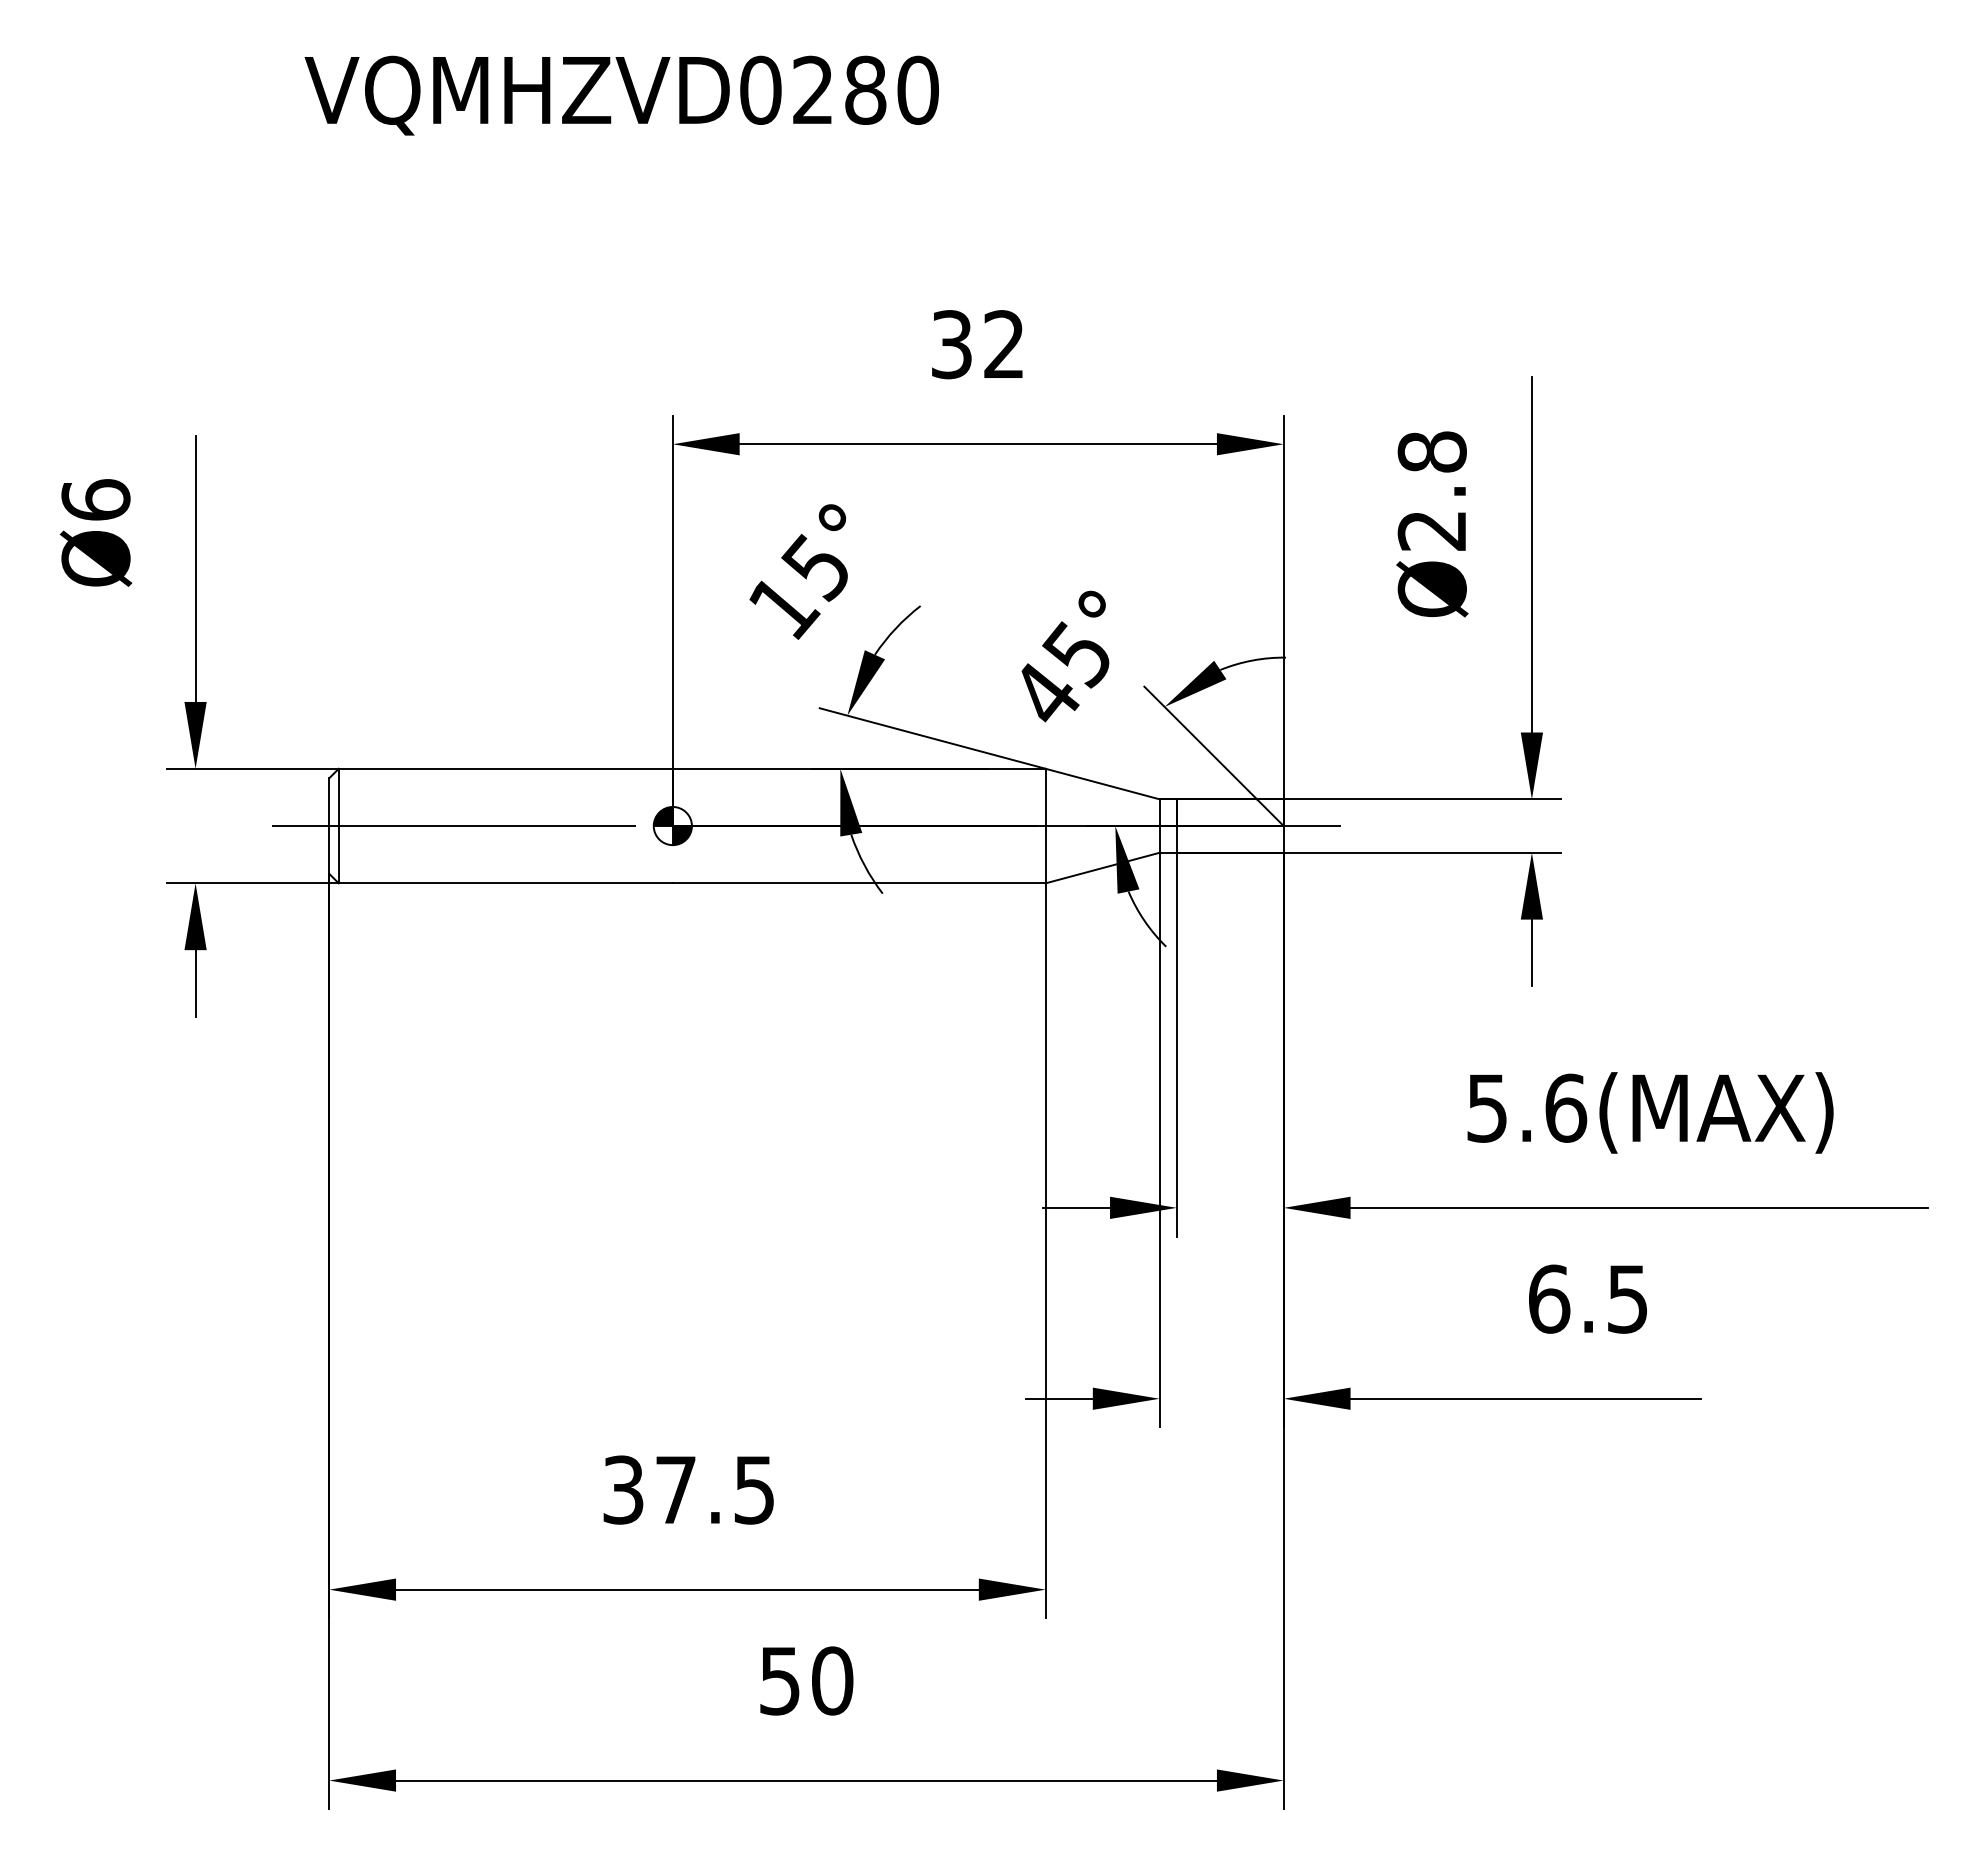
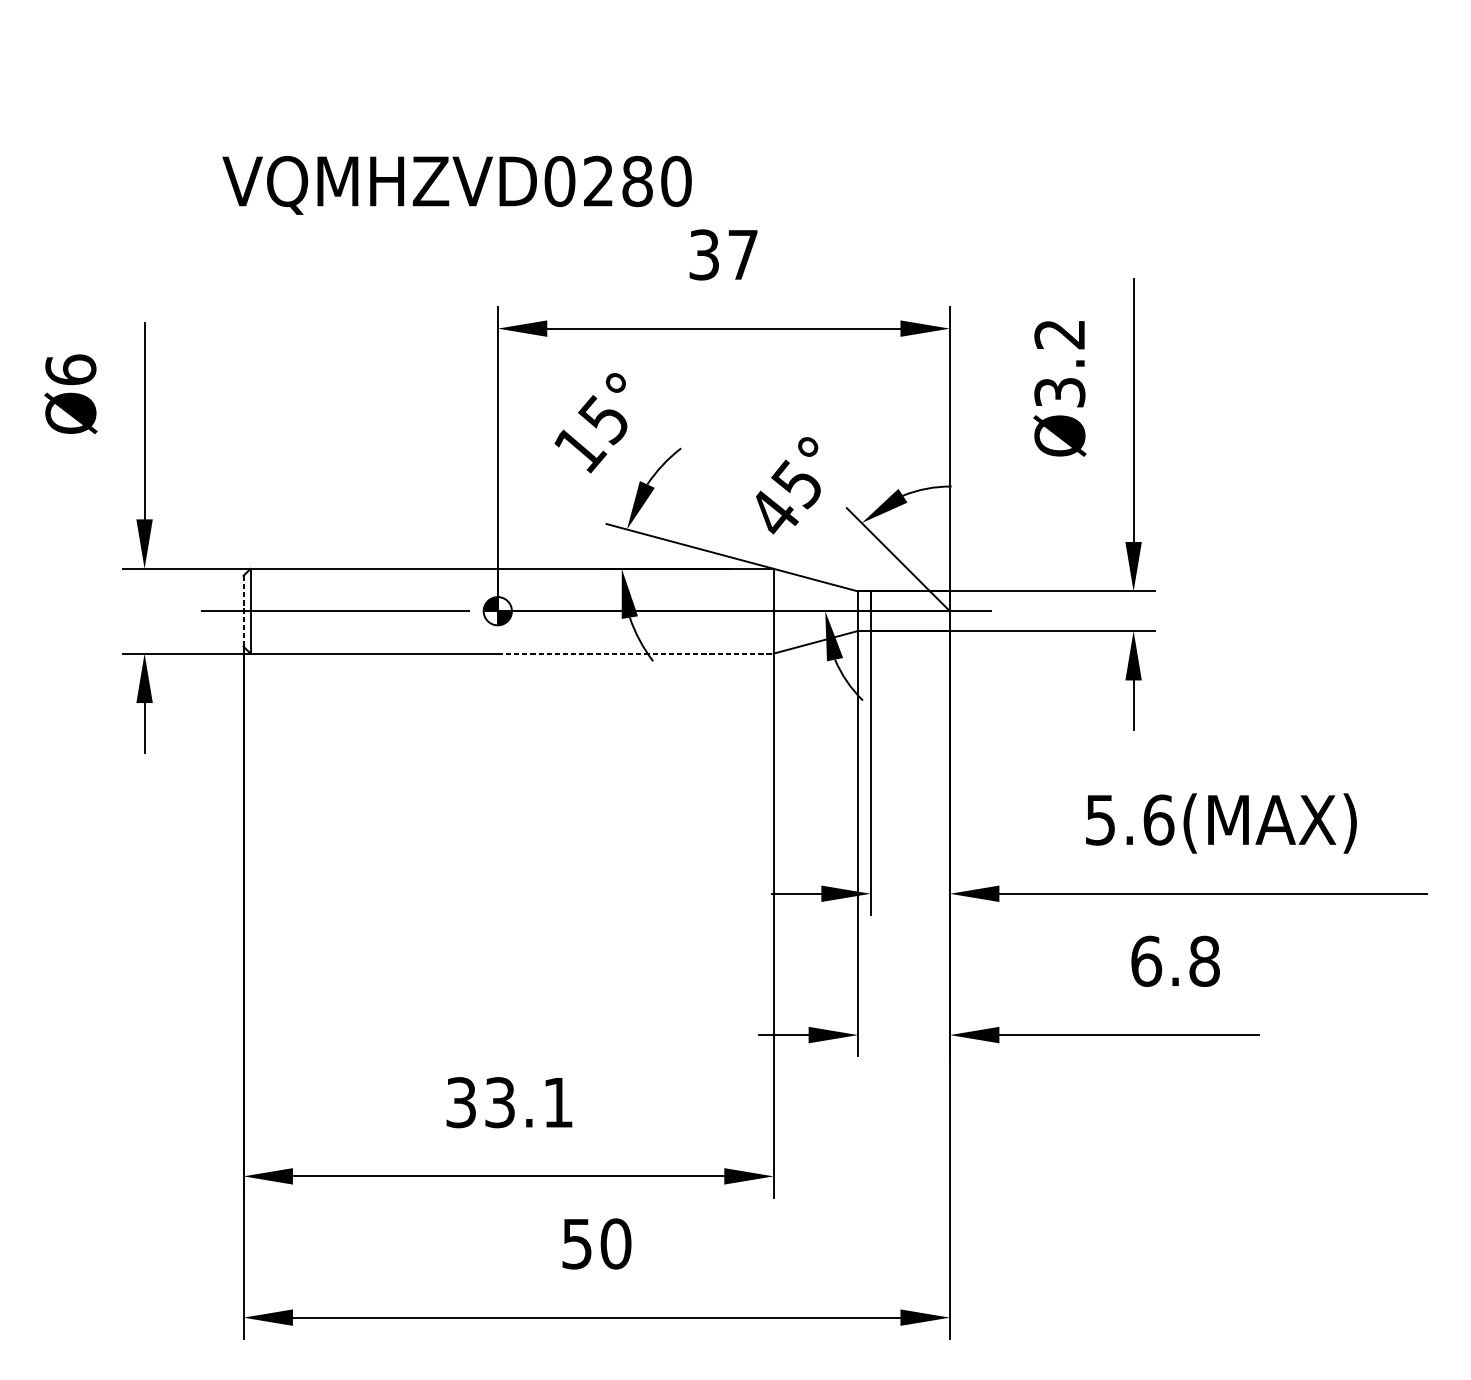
text: (621, 95) -> (456, 185), moved
text: (1003, 343) -> (742, 254), 32 -> 37
text: (1431, 490) -> (1059, 362), Ø2.8 -> Ø3.2
line: (329, 826) -> (243, 611), solid -> dashed
line: (859, 883) -> (635, 653), solid -> dashed
text: (1627, 1298) -> (1204, 960), 6.5 -> 6.8
text: (714, 1489) -> (528, 1102), 37.5 -> 33.1

